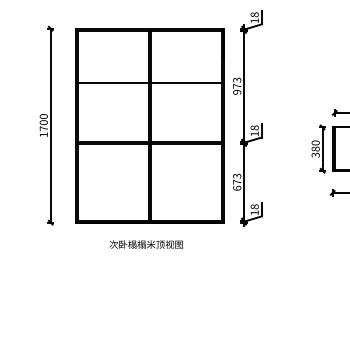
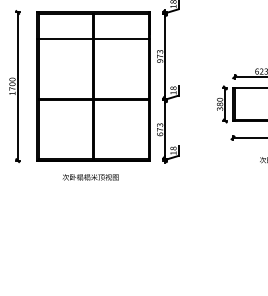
line: (149, 82) -> (93, 38), moved

